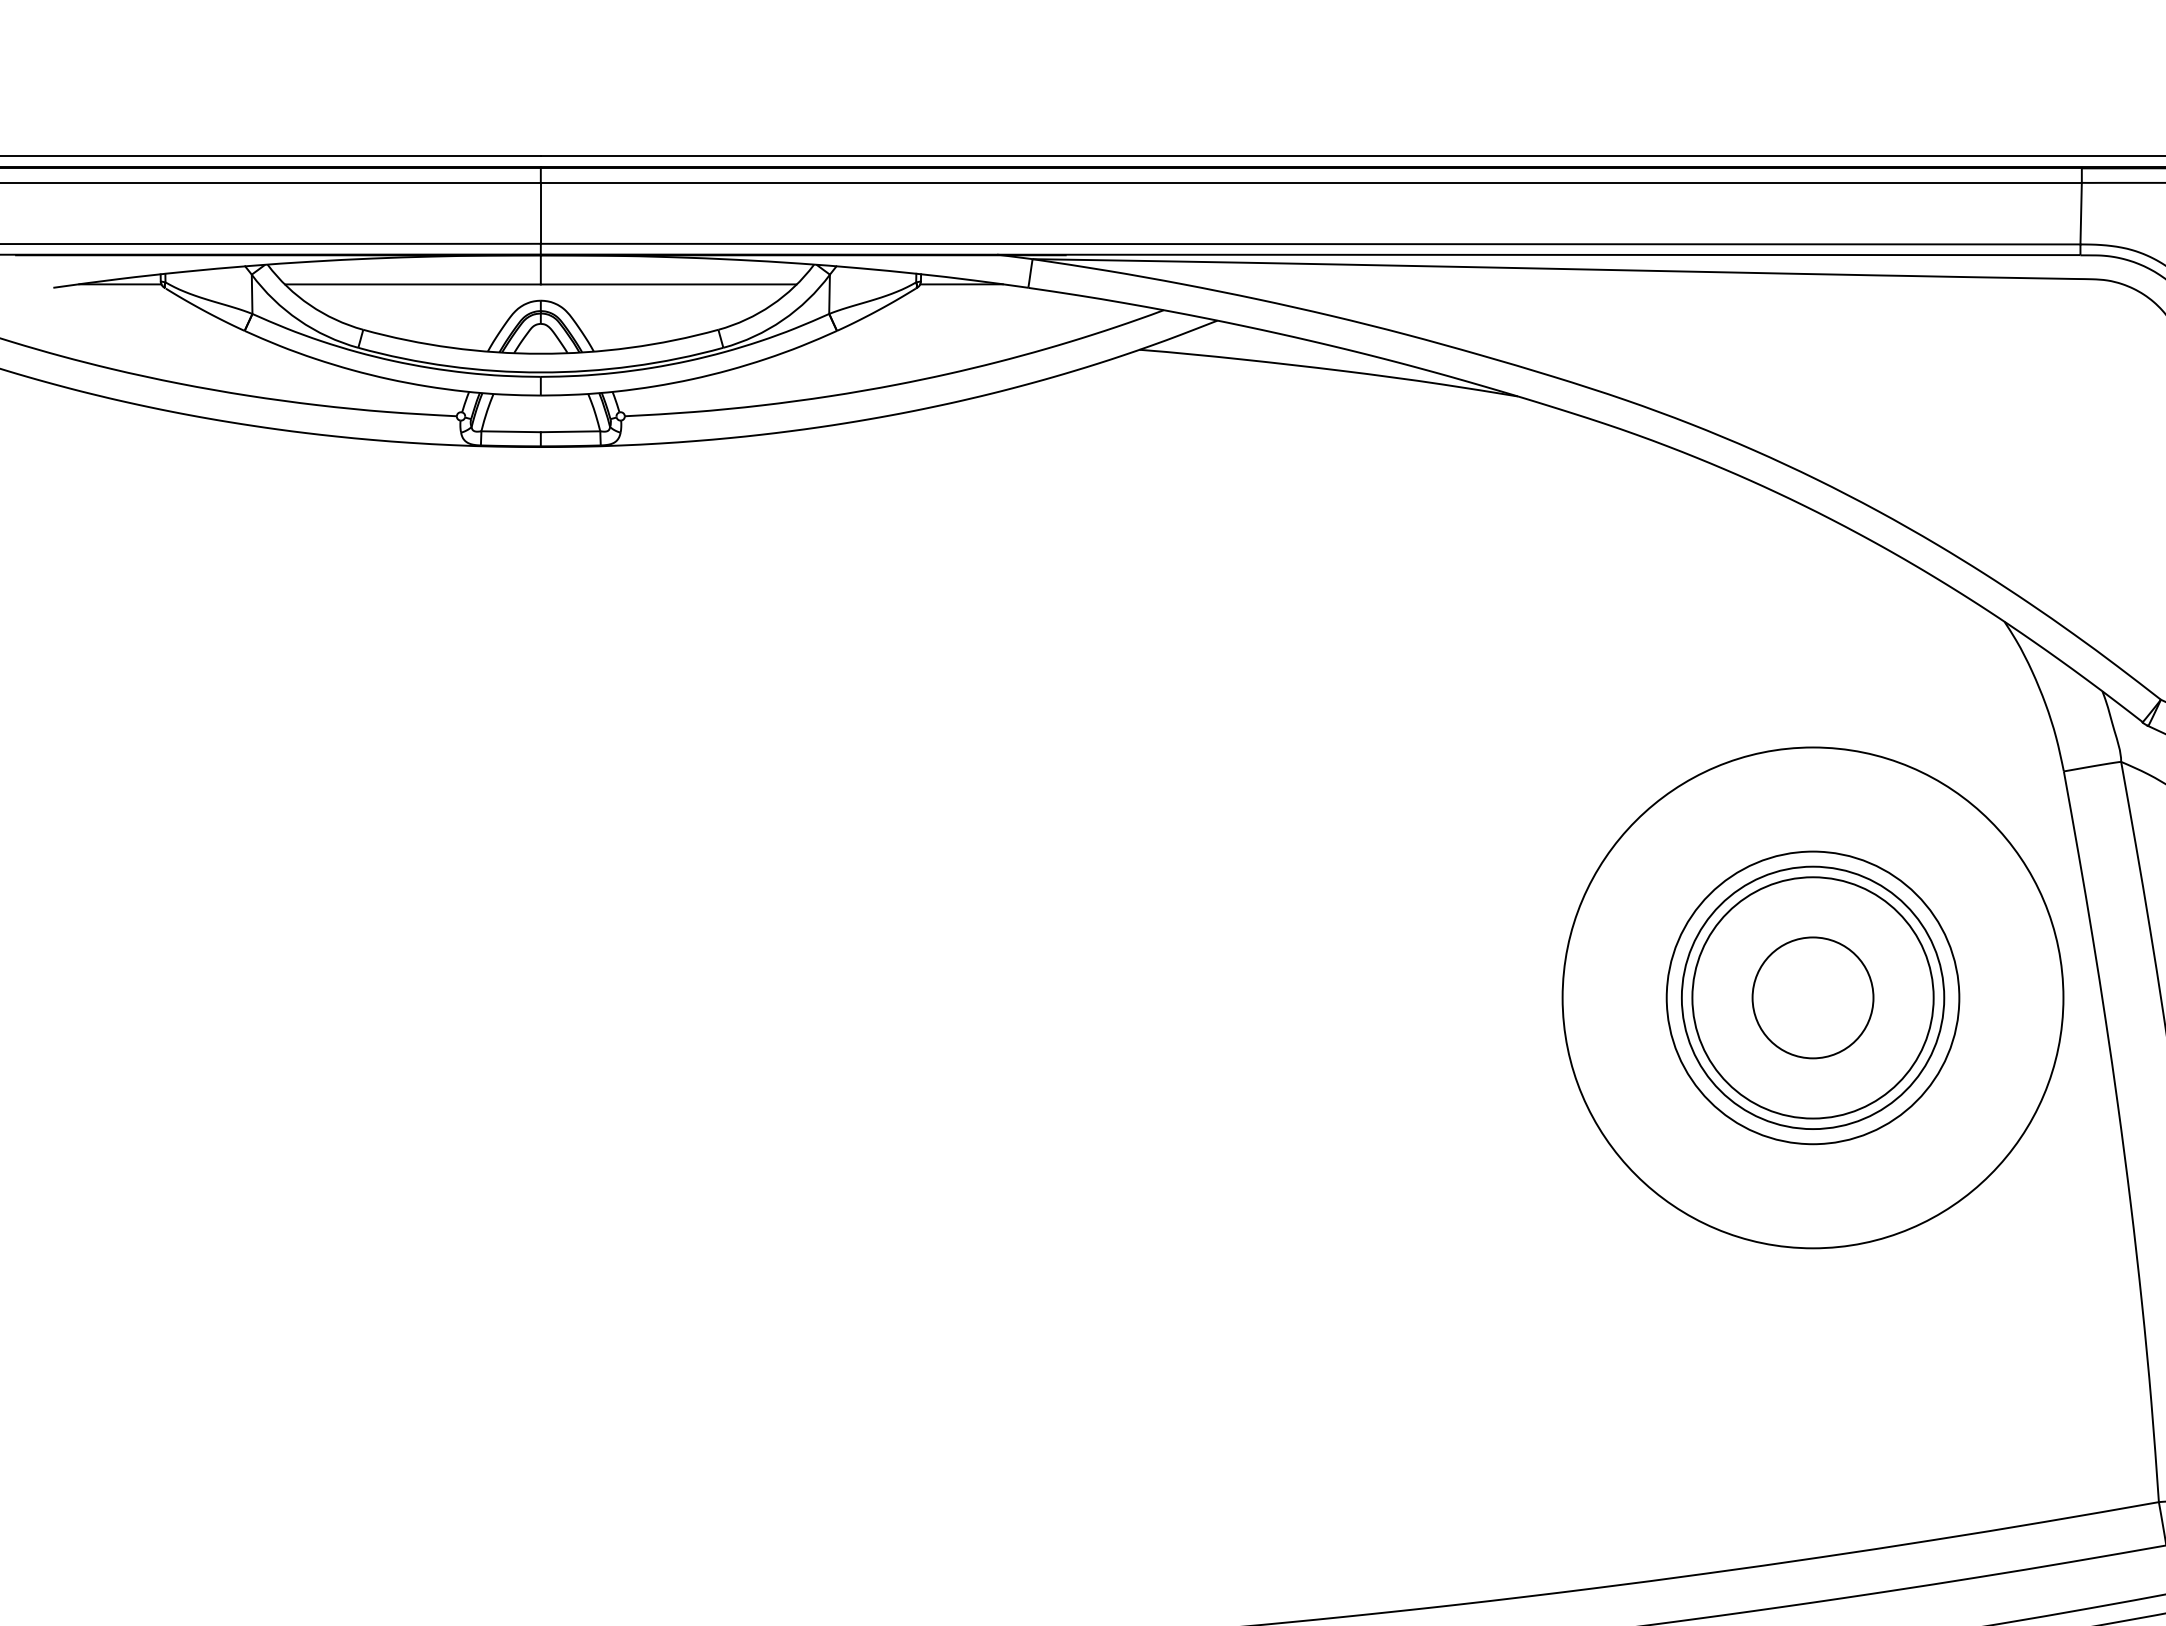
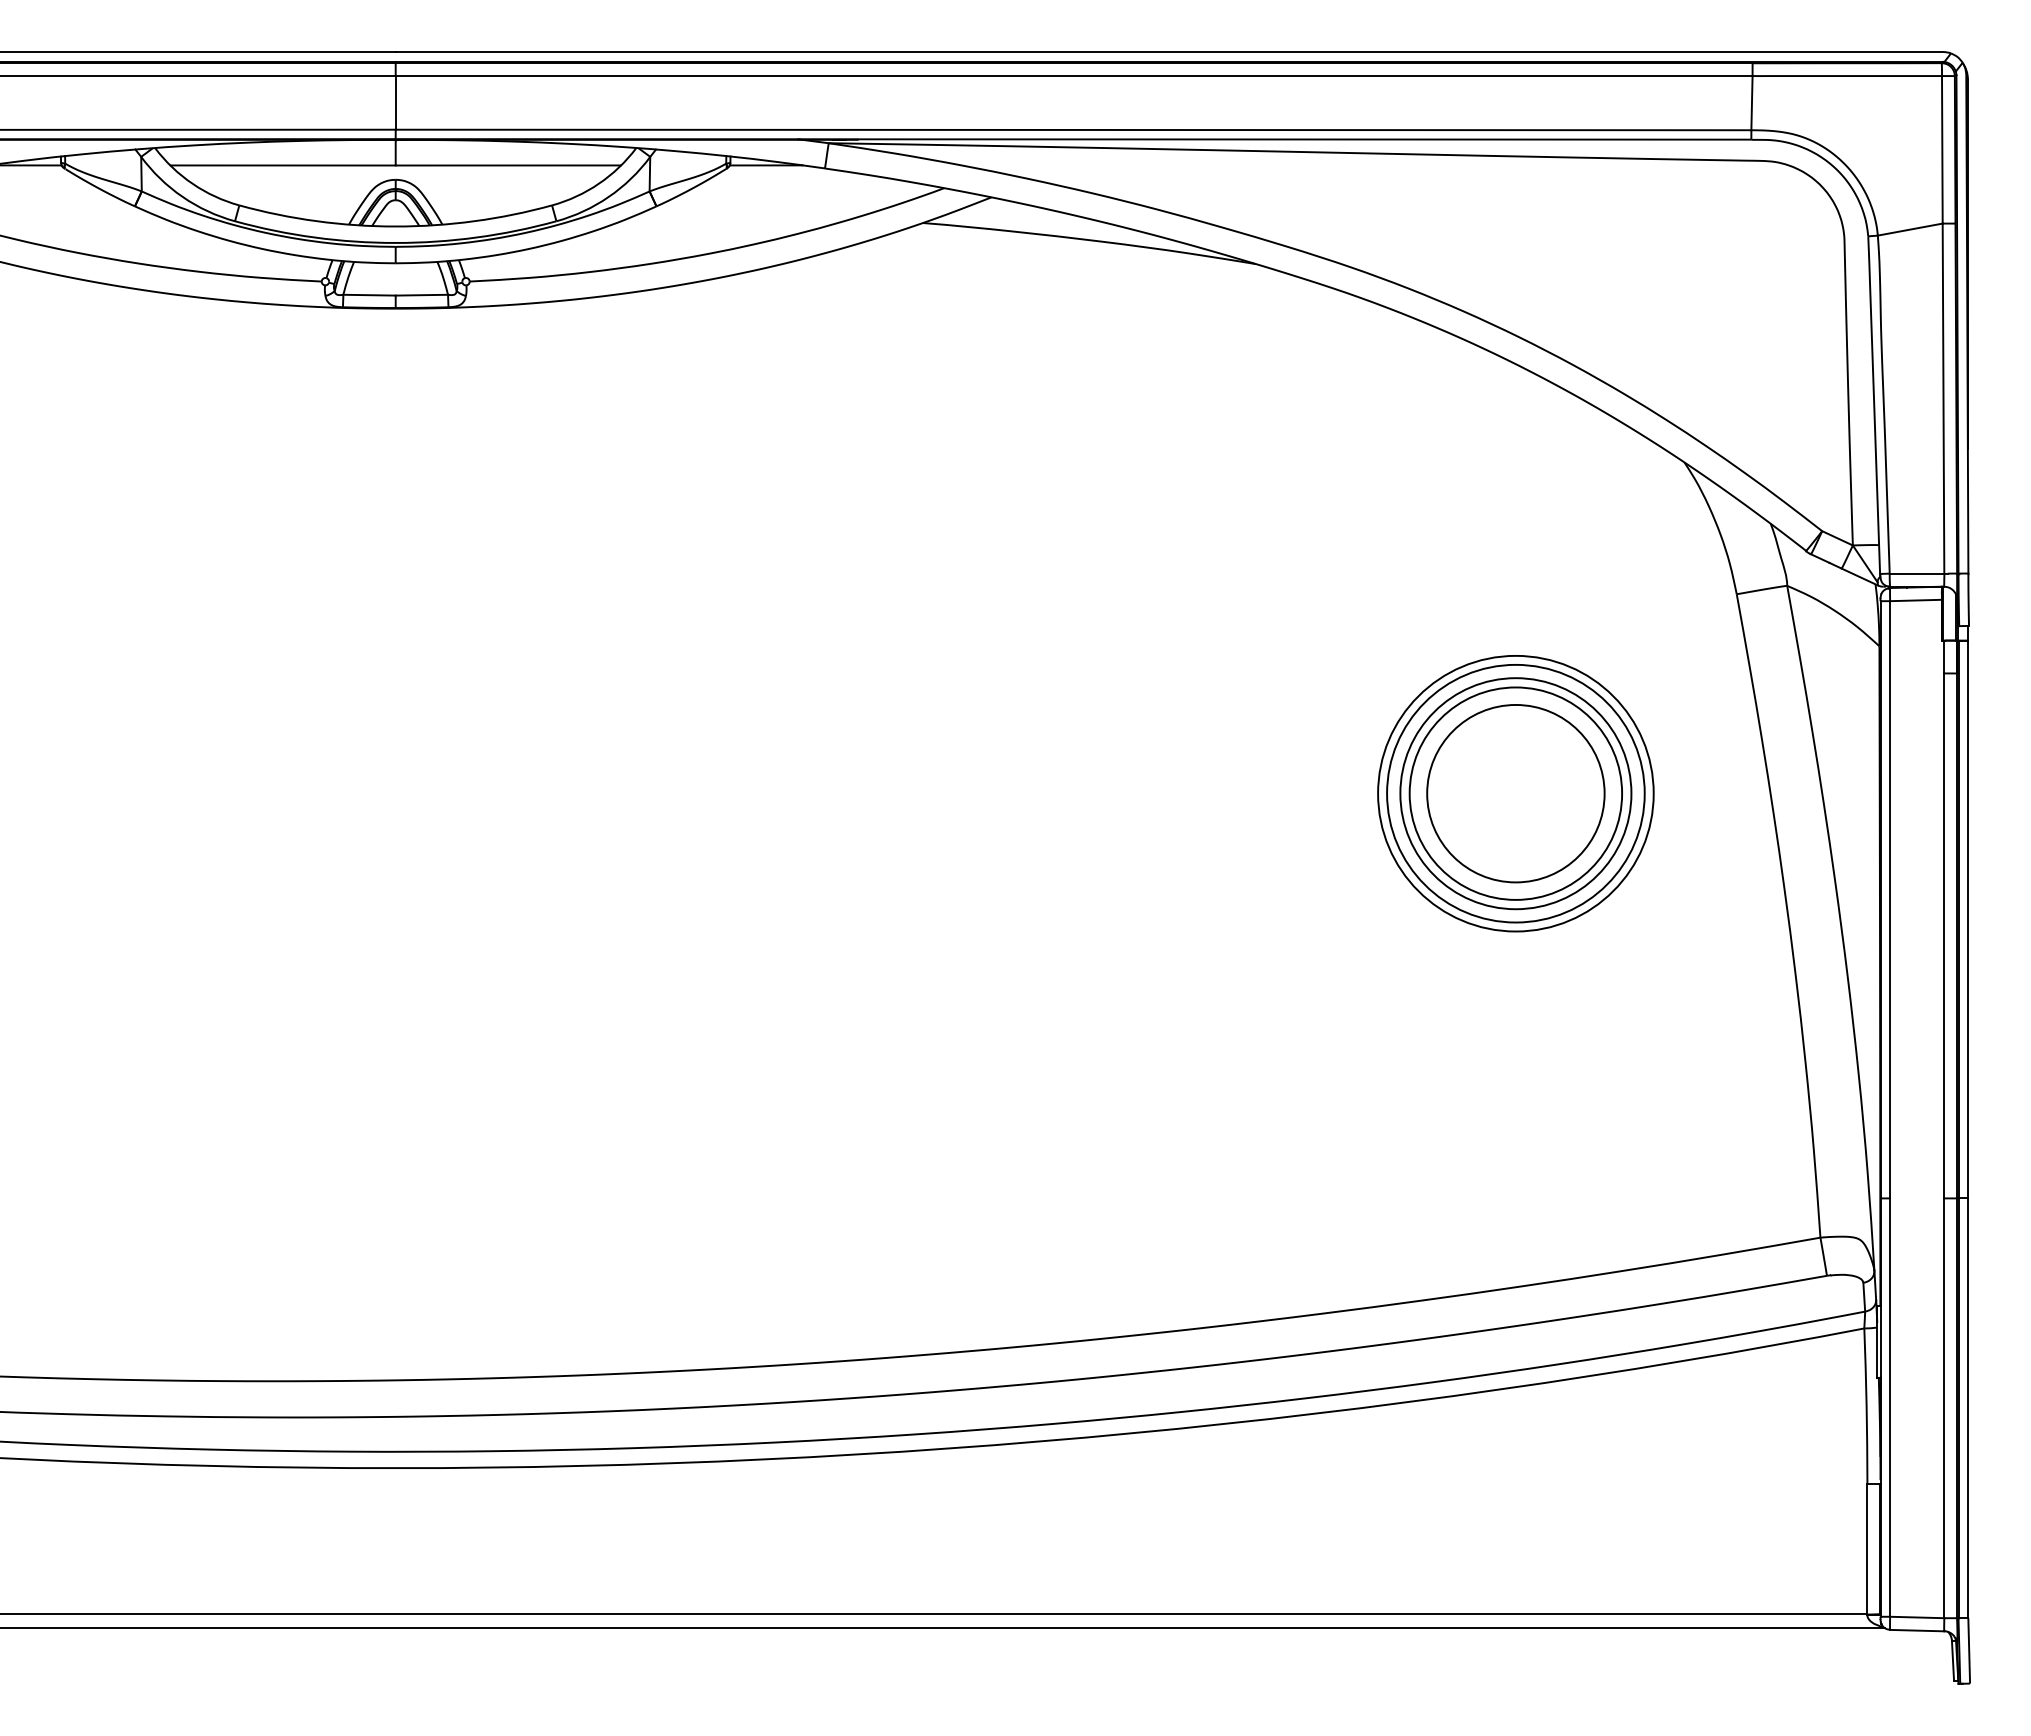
circle: (1812, 997) -> (1515, 793), size x0.62
circle: (1812, 997) -> (1515, 793), size x1.67

